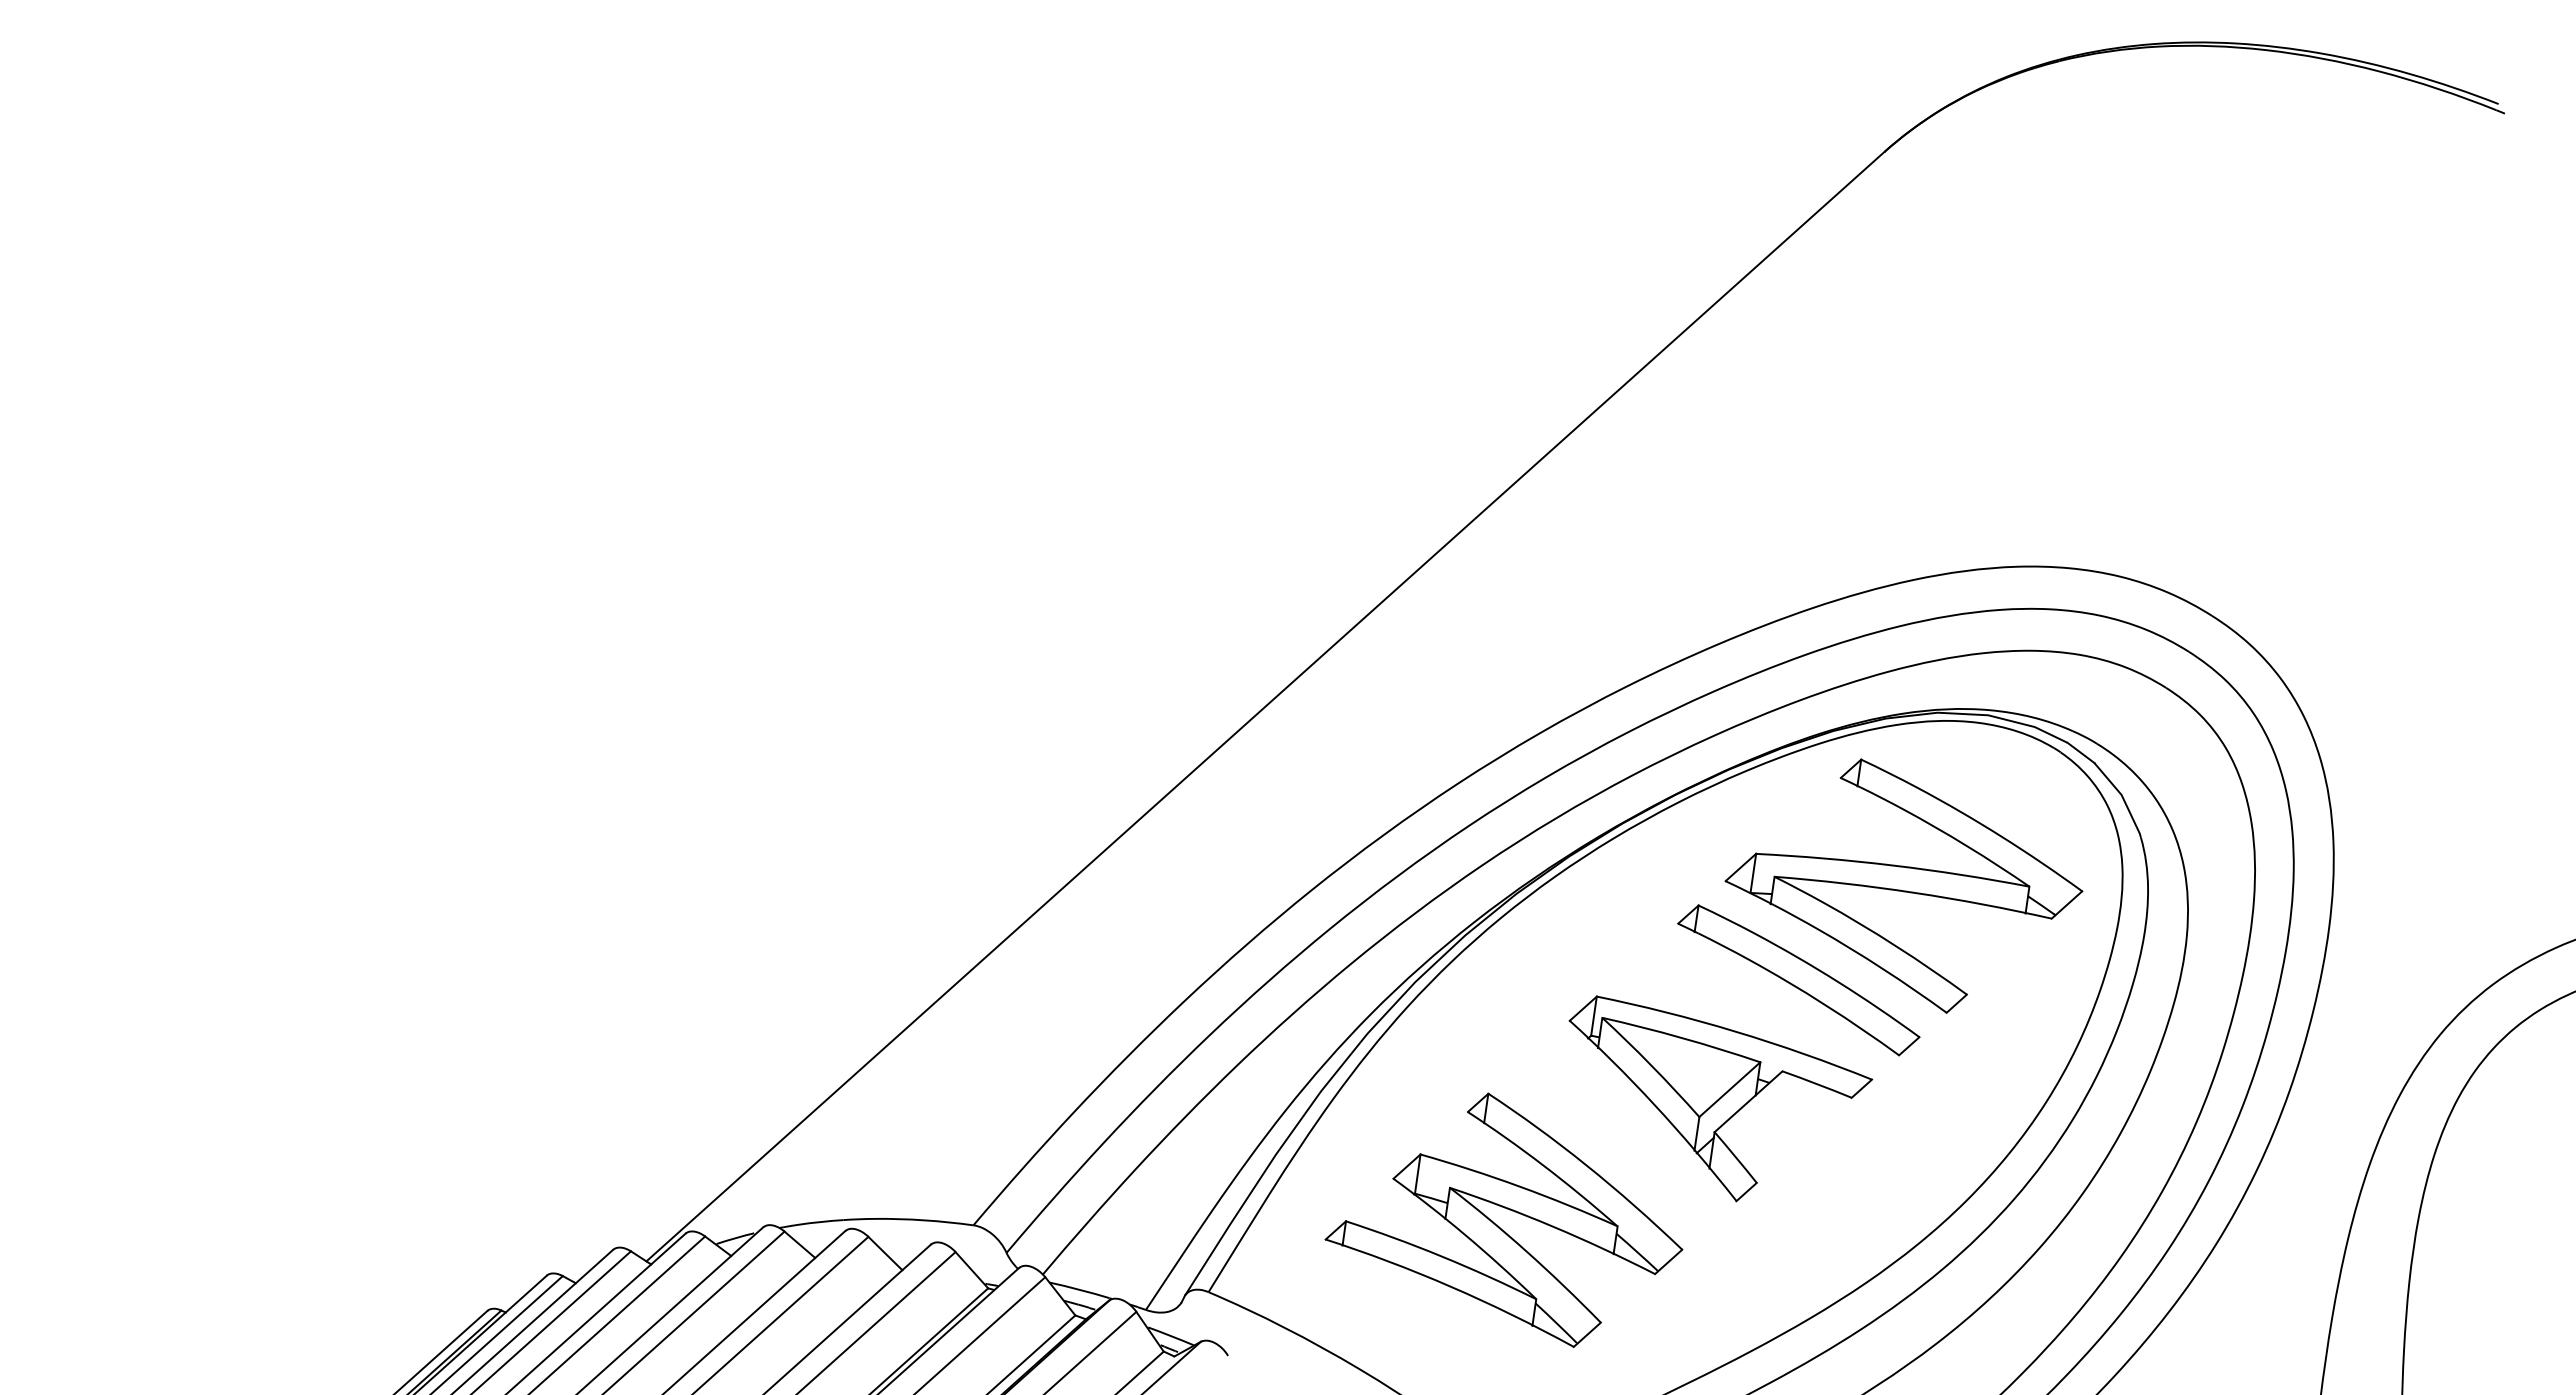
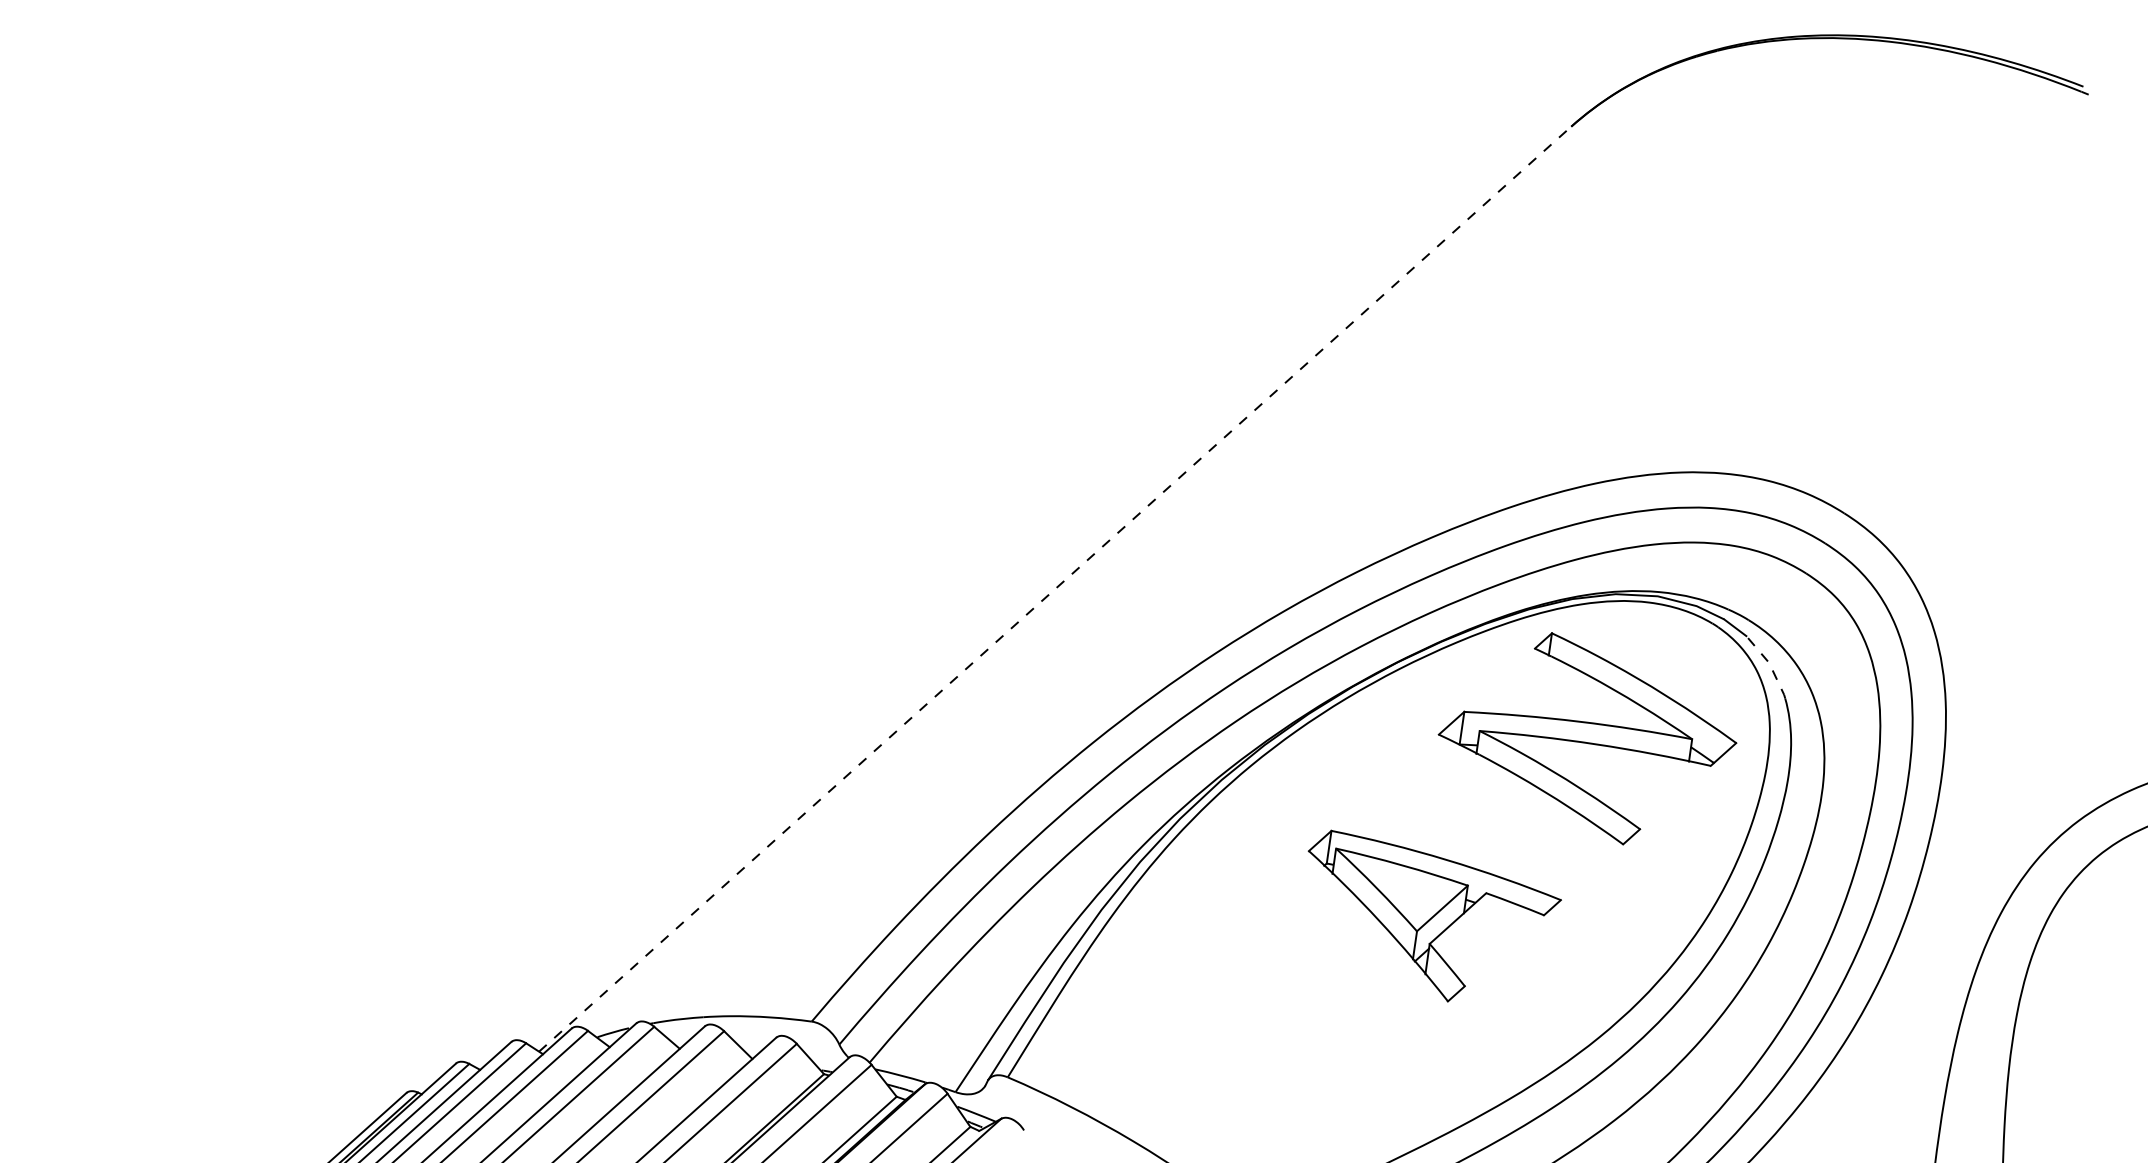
line: (1265, 706) -> (1055, 589), solid -> dashed
line: (2122, 796) -> (1769, 664), solid -> dashed
part: (1798, 980) -> (1499, 817), removed
part: (1497, 1224) -> (1248, 1020), removed

